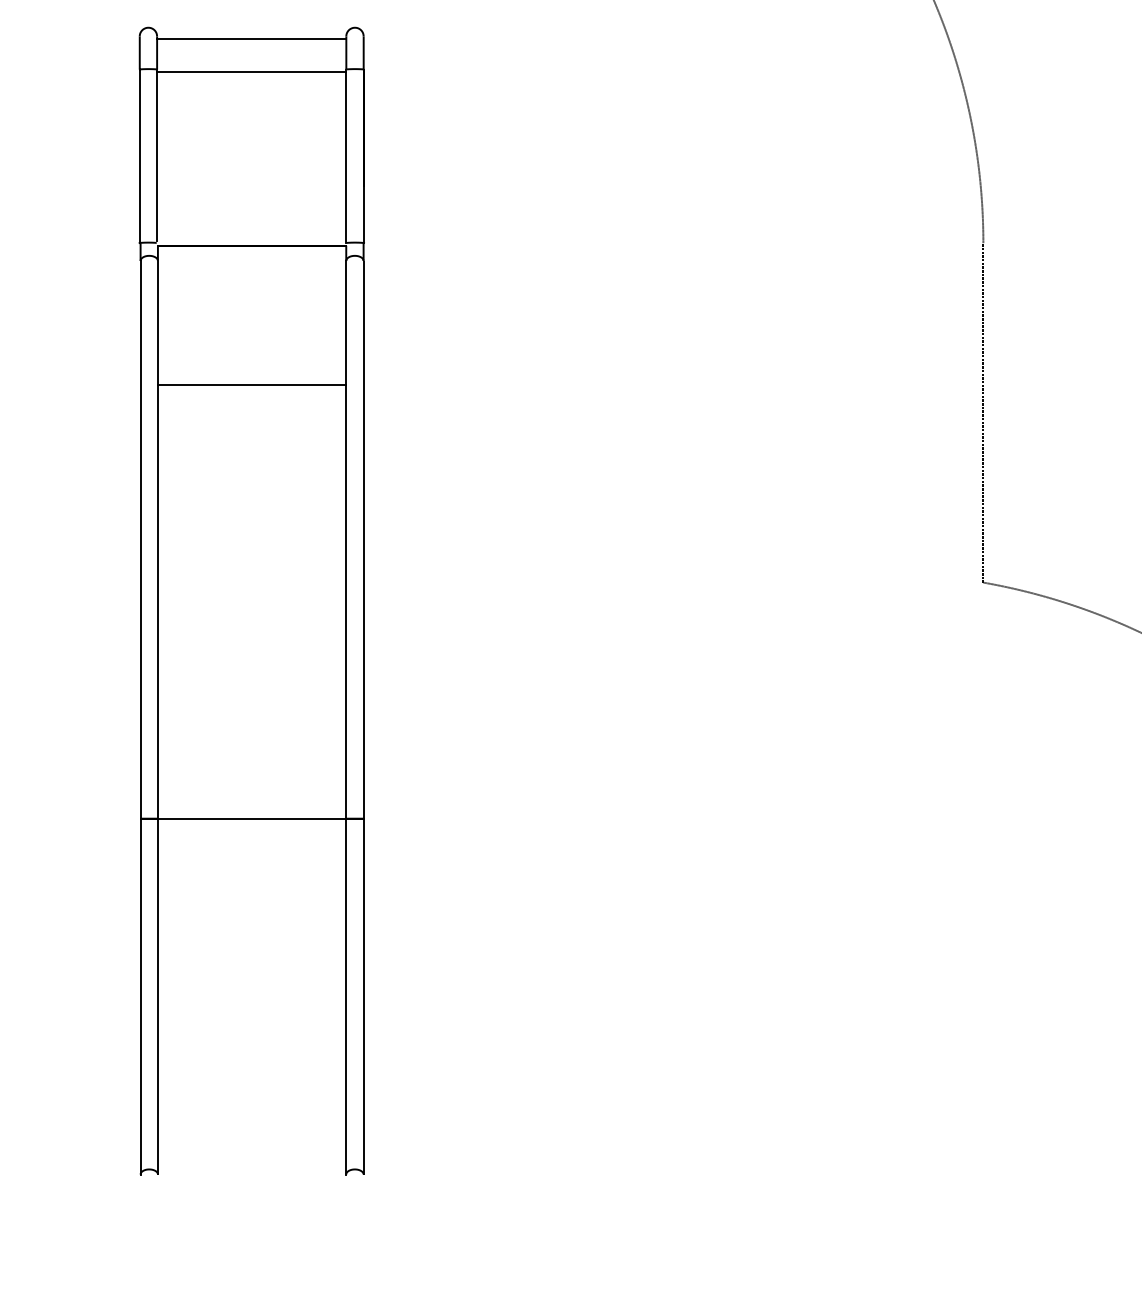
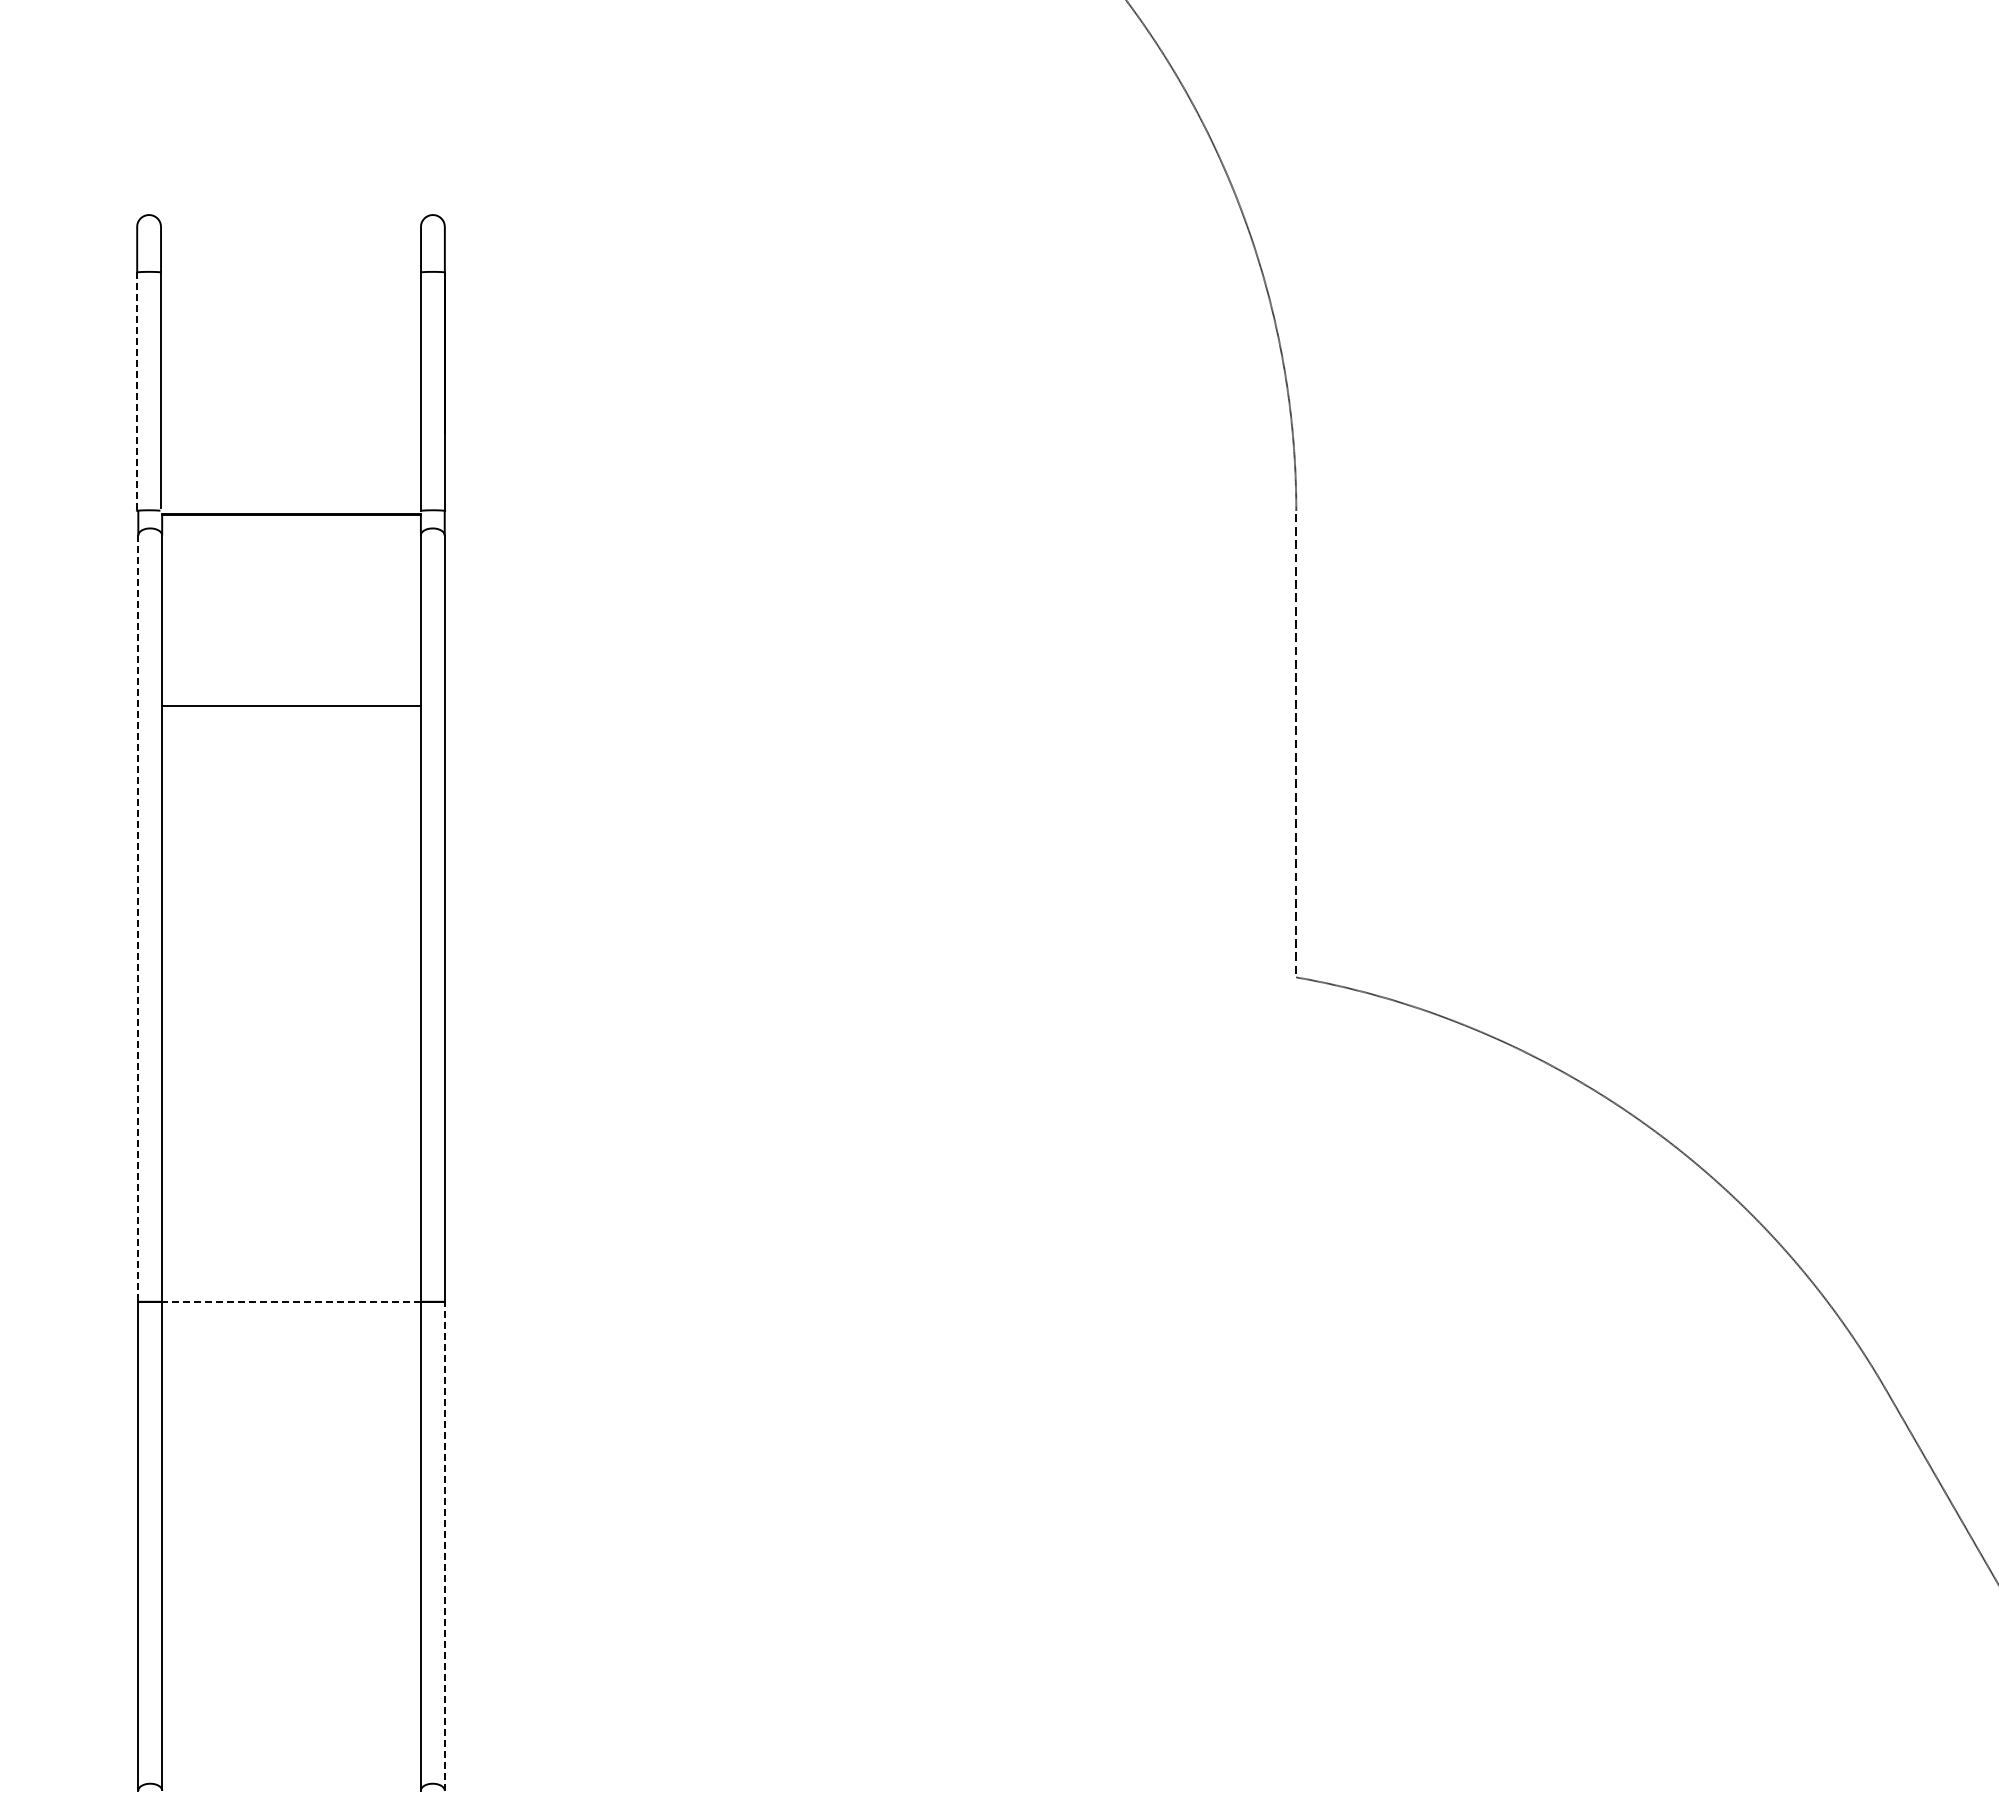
line: (252, 39) -> (291, 230), removed
line: (252, 72) -> (291, 276), removed
line: (139, 156) -> (137, 392), solid -> dashed
line: (140, 540) -> (138, 919), solid -> dashed
line: (252, 818) -> (291, 1301), solid -> dashed
line: (363, 996) -> (444, 1546), solid -> dashed

